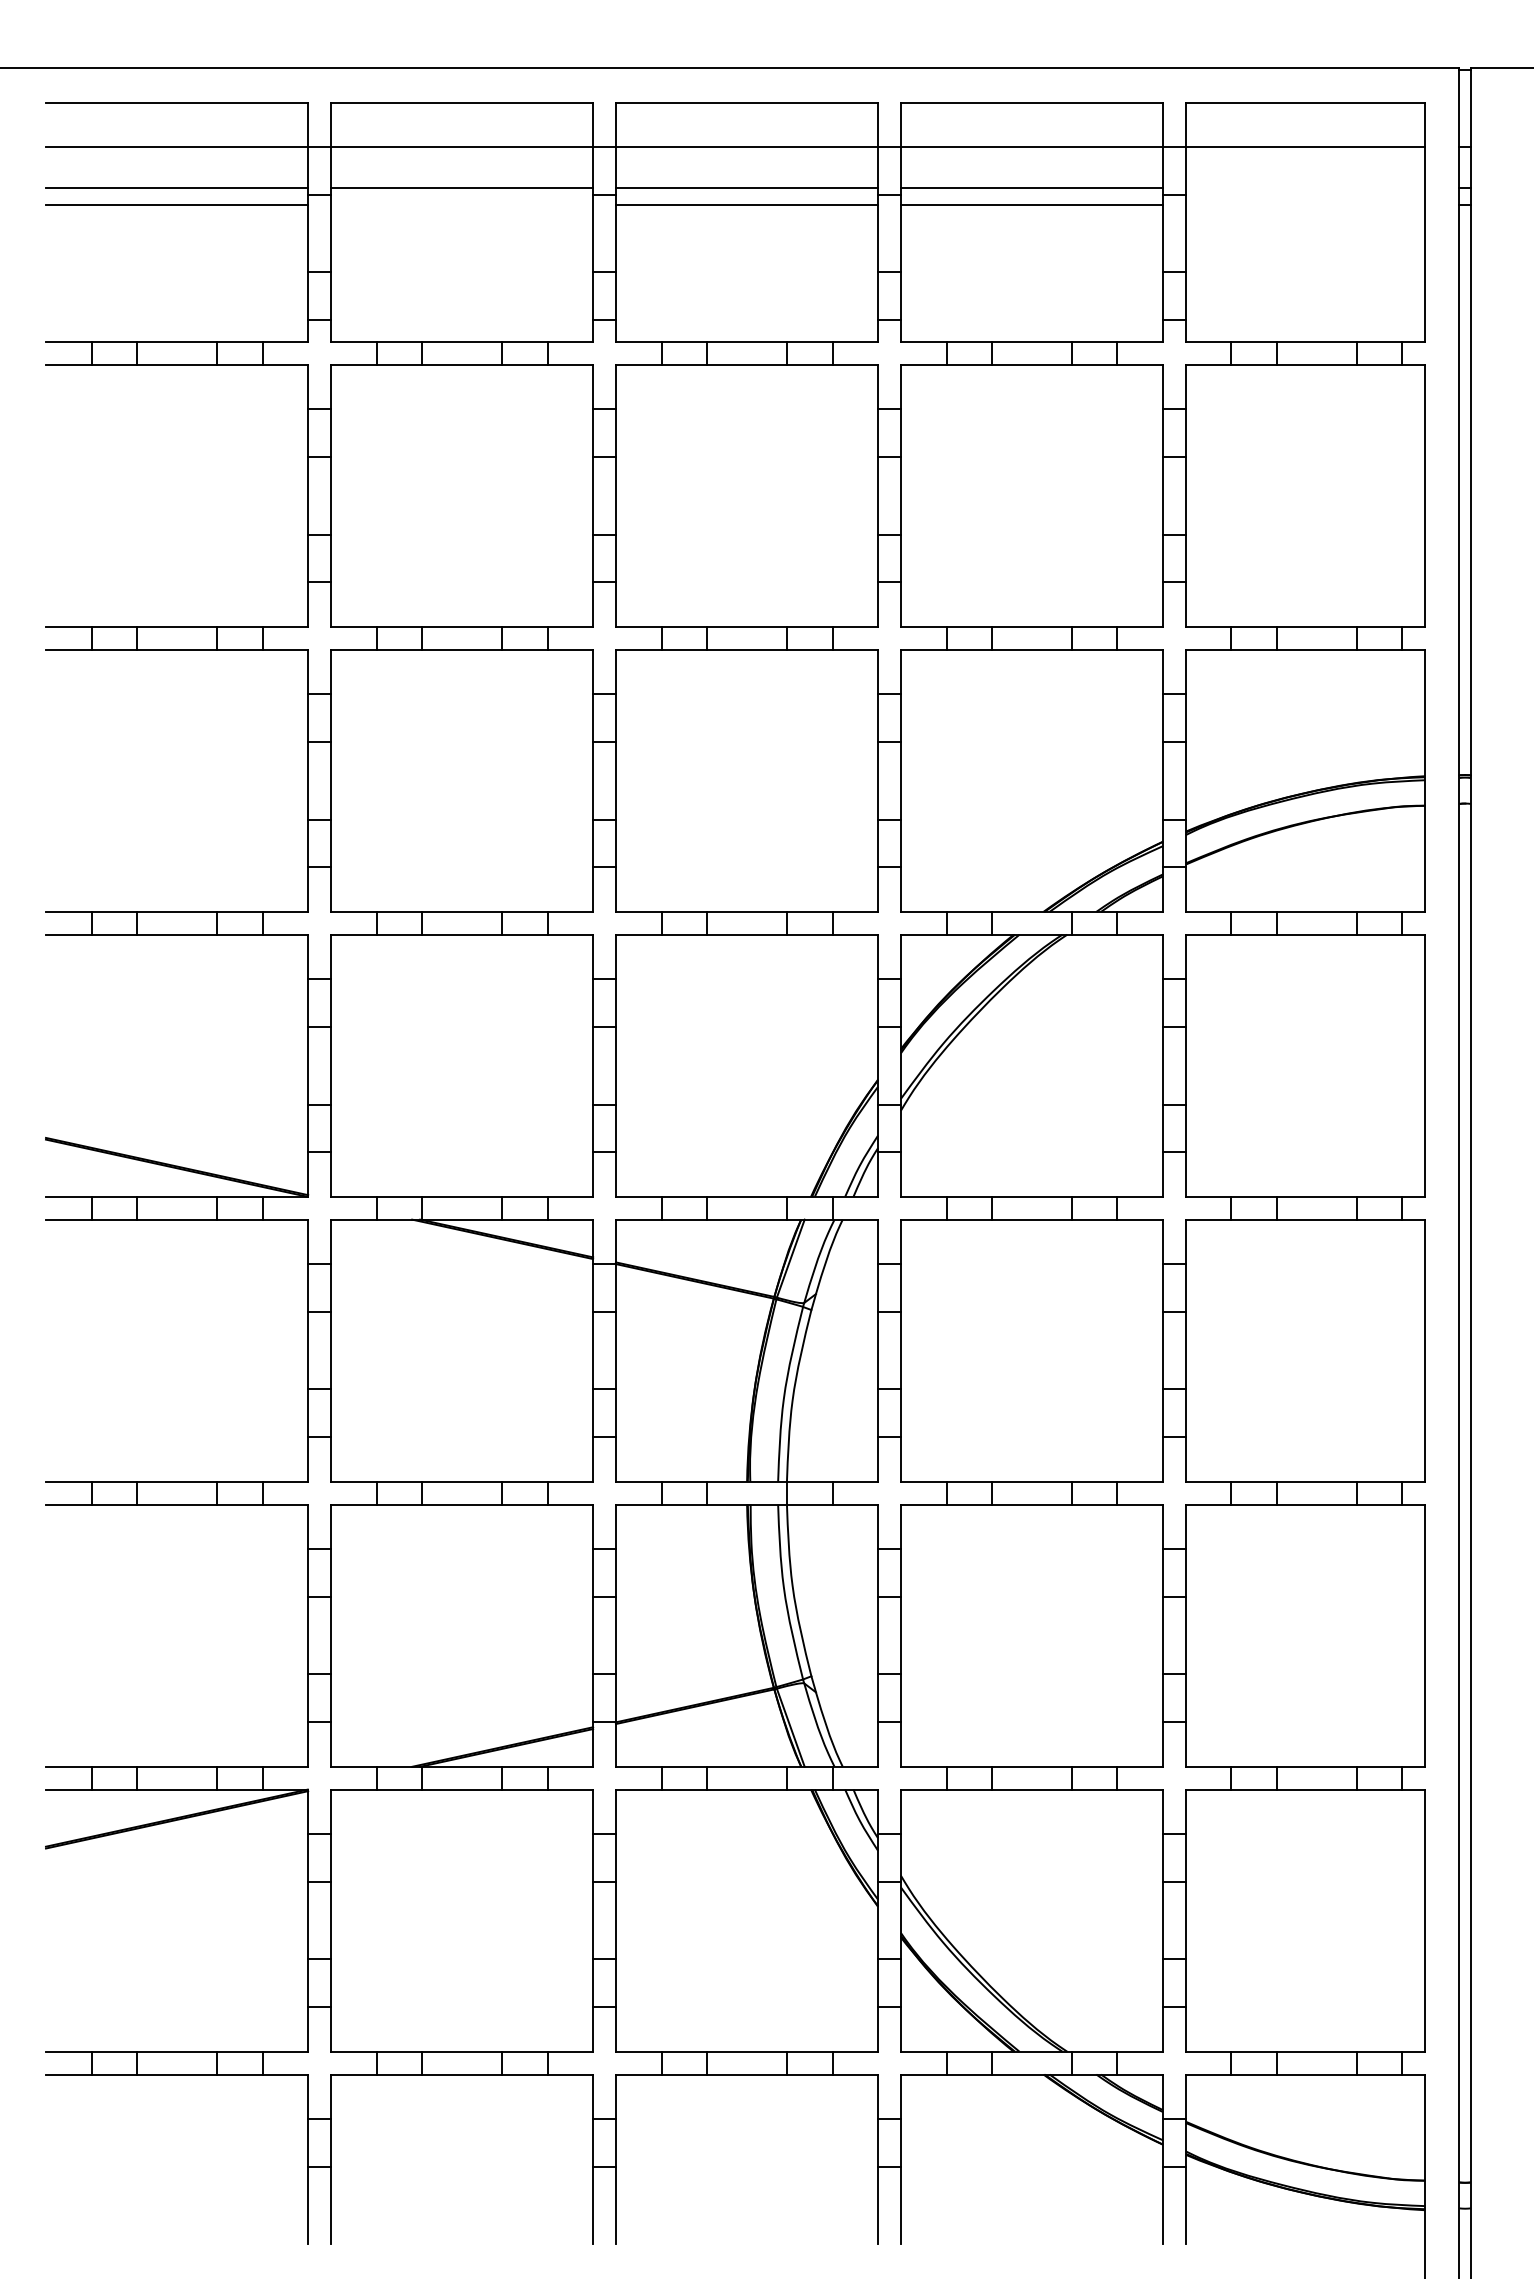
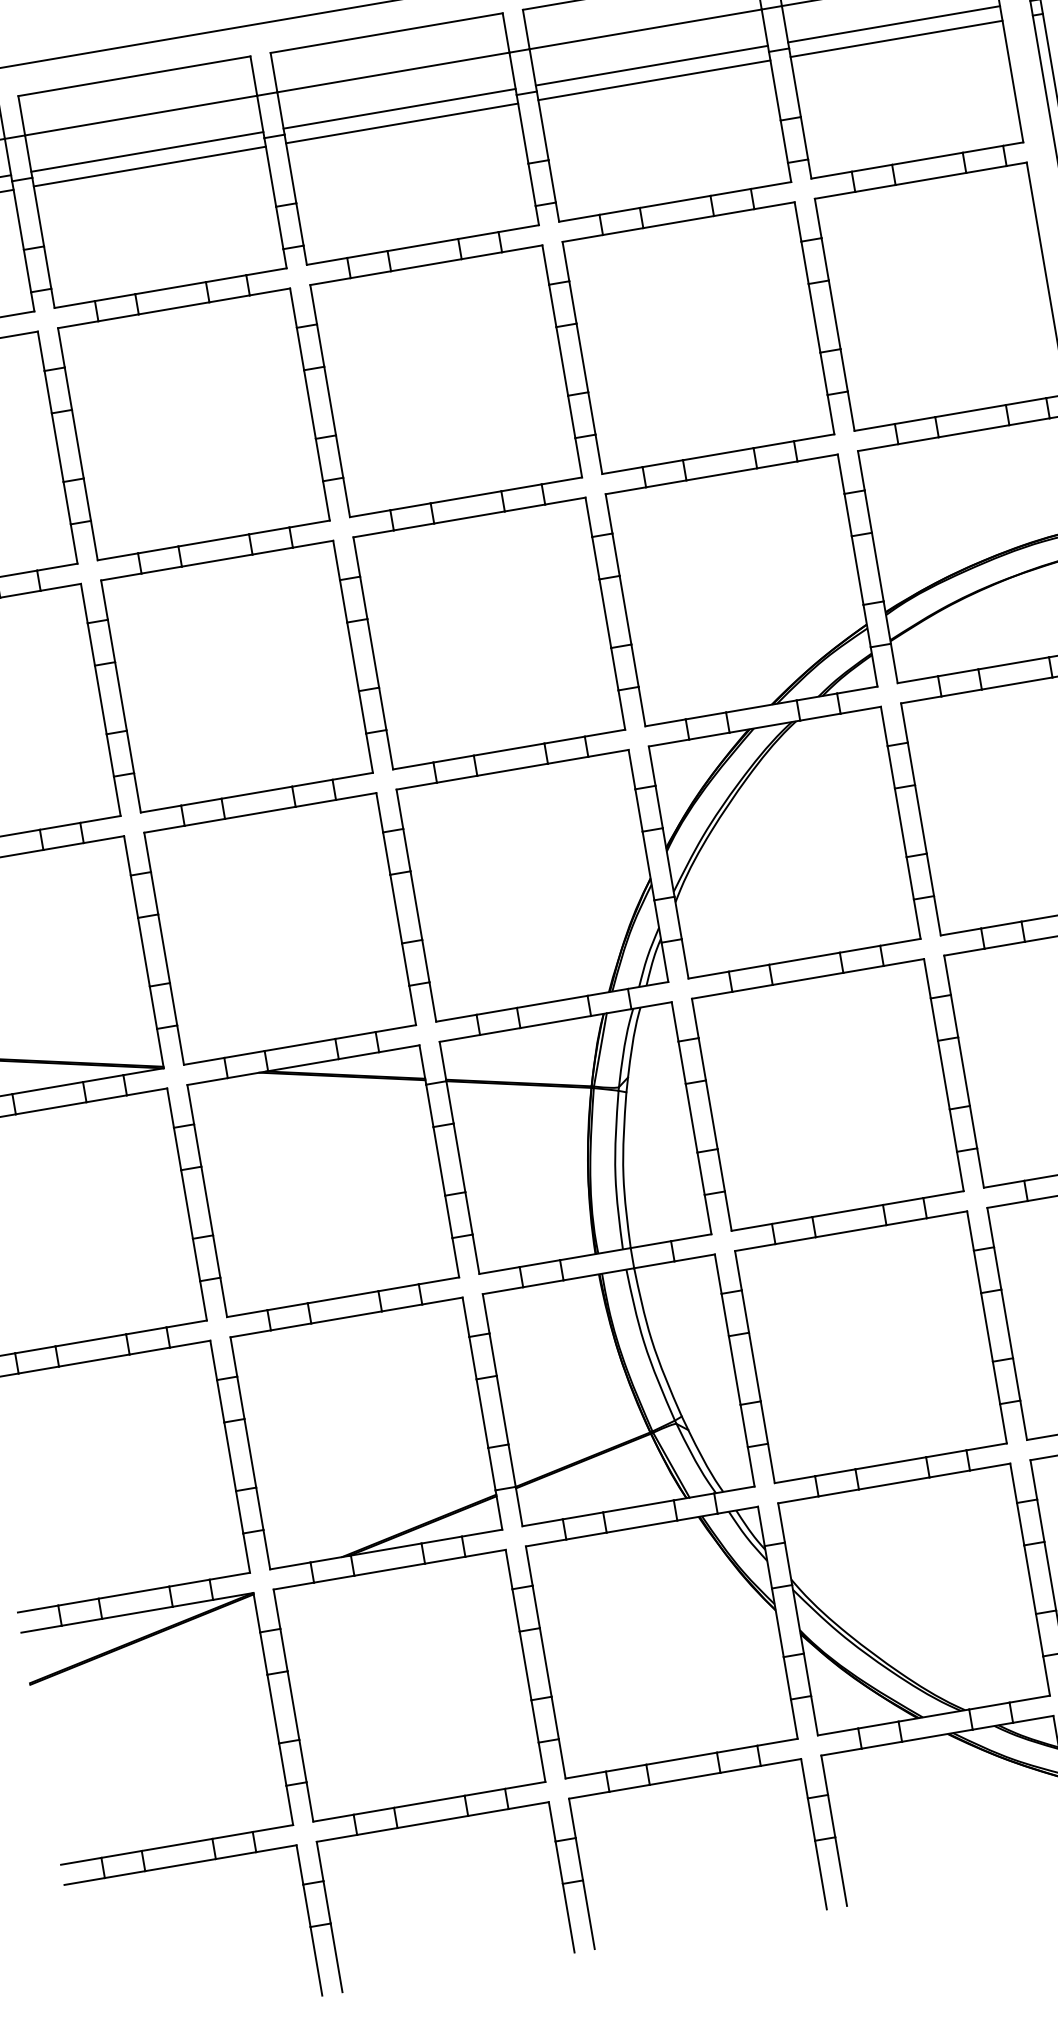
line: (1305, 188) -> (894, 24), added
line: (461, 204) -> (149, 166), added
line: (1305, 204) -> (896, 38), added

